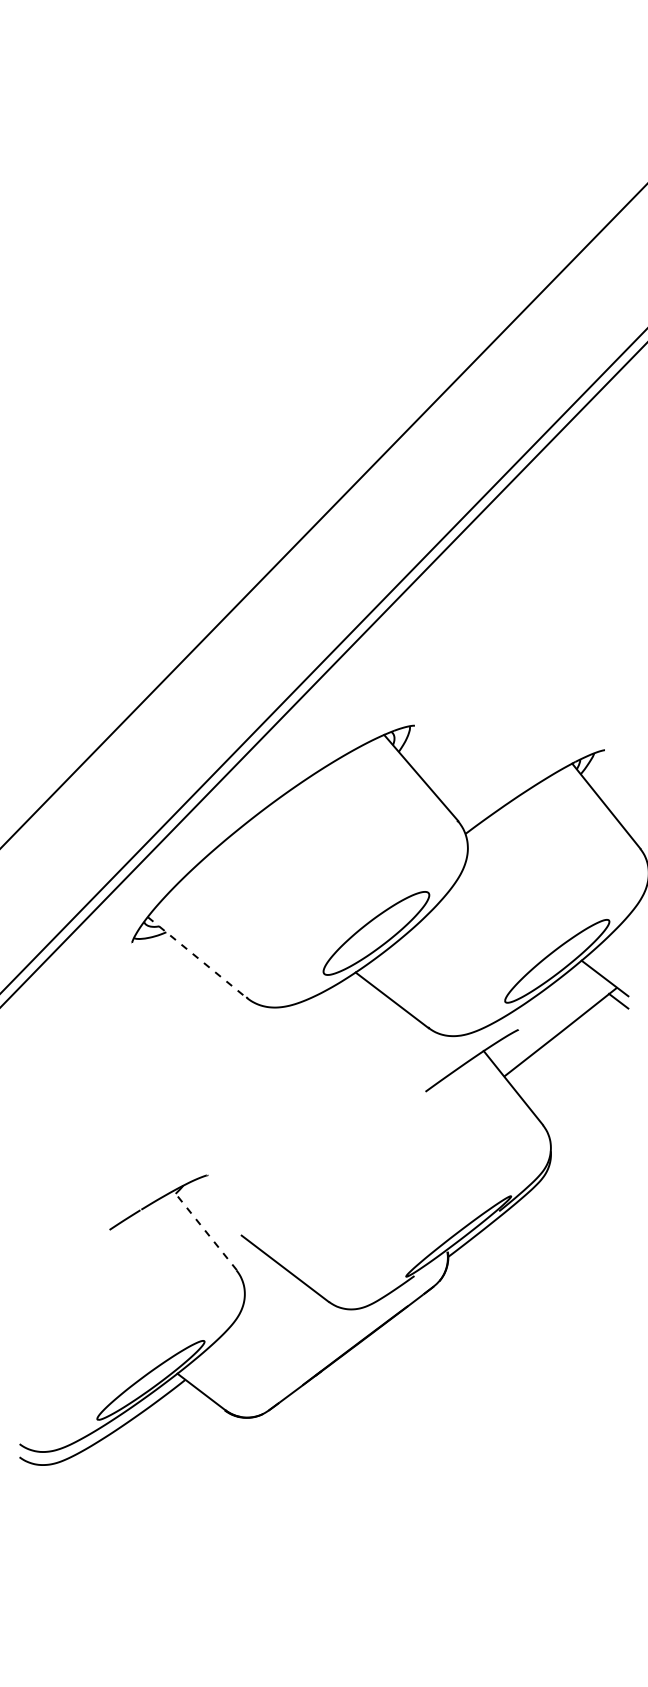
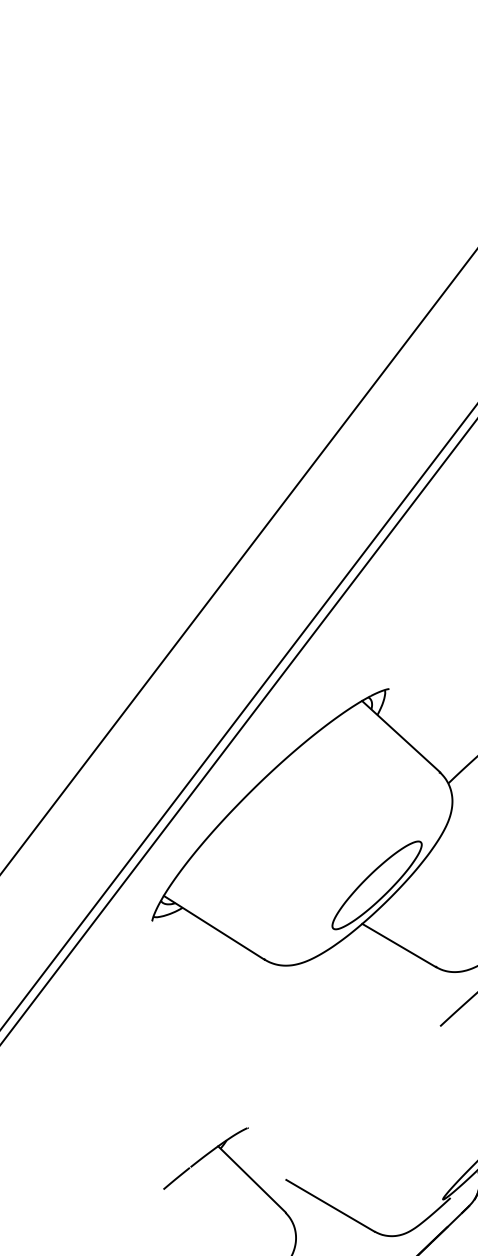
line: (197, 957) -> (214, 927), dashed -> solid
line: (205, 1230) -> (252, 1179), dashed -> solid

